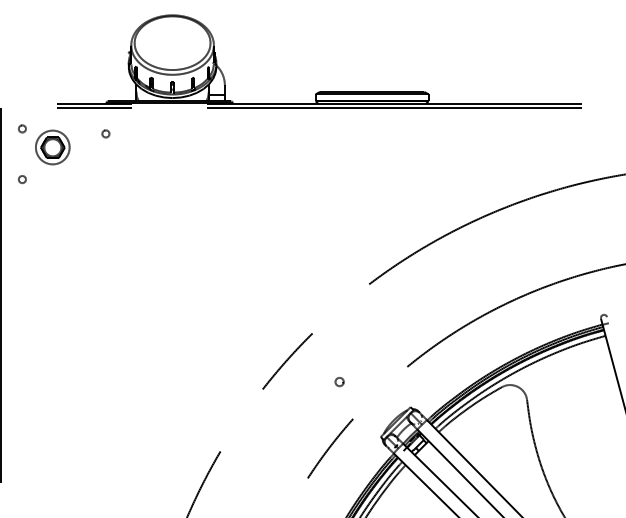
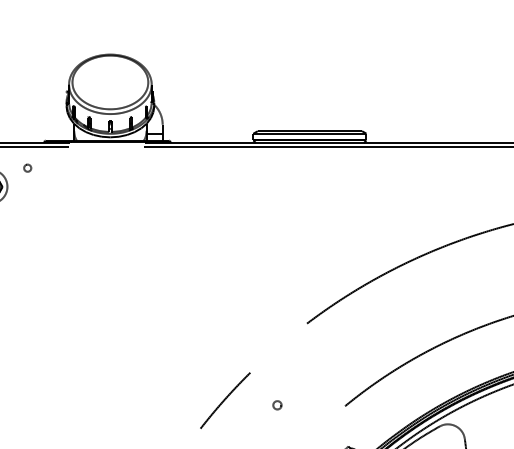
part: (105, 133) -> (27, 167), moved
part: (339, 382) -> (277, 405), moved

